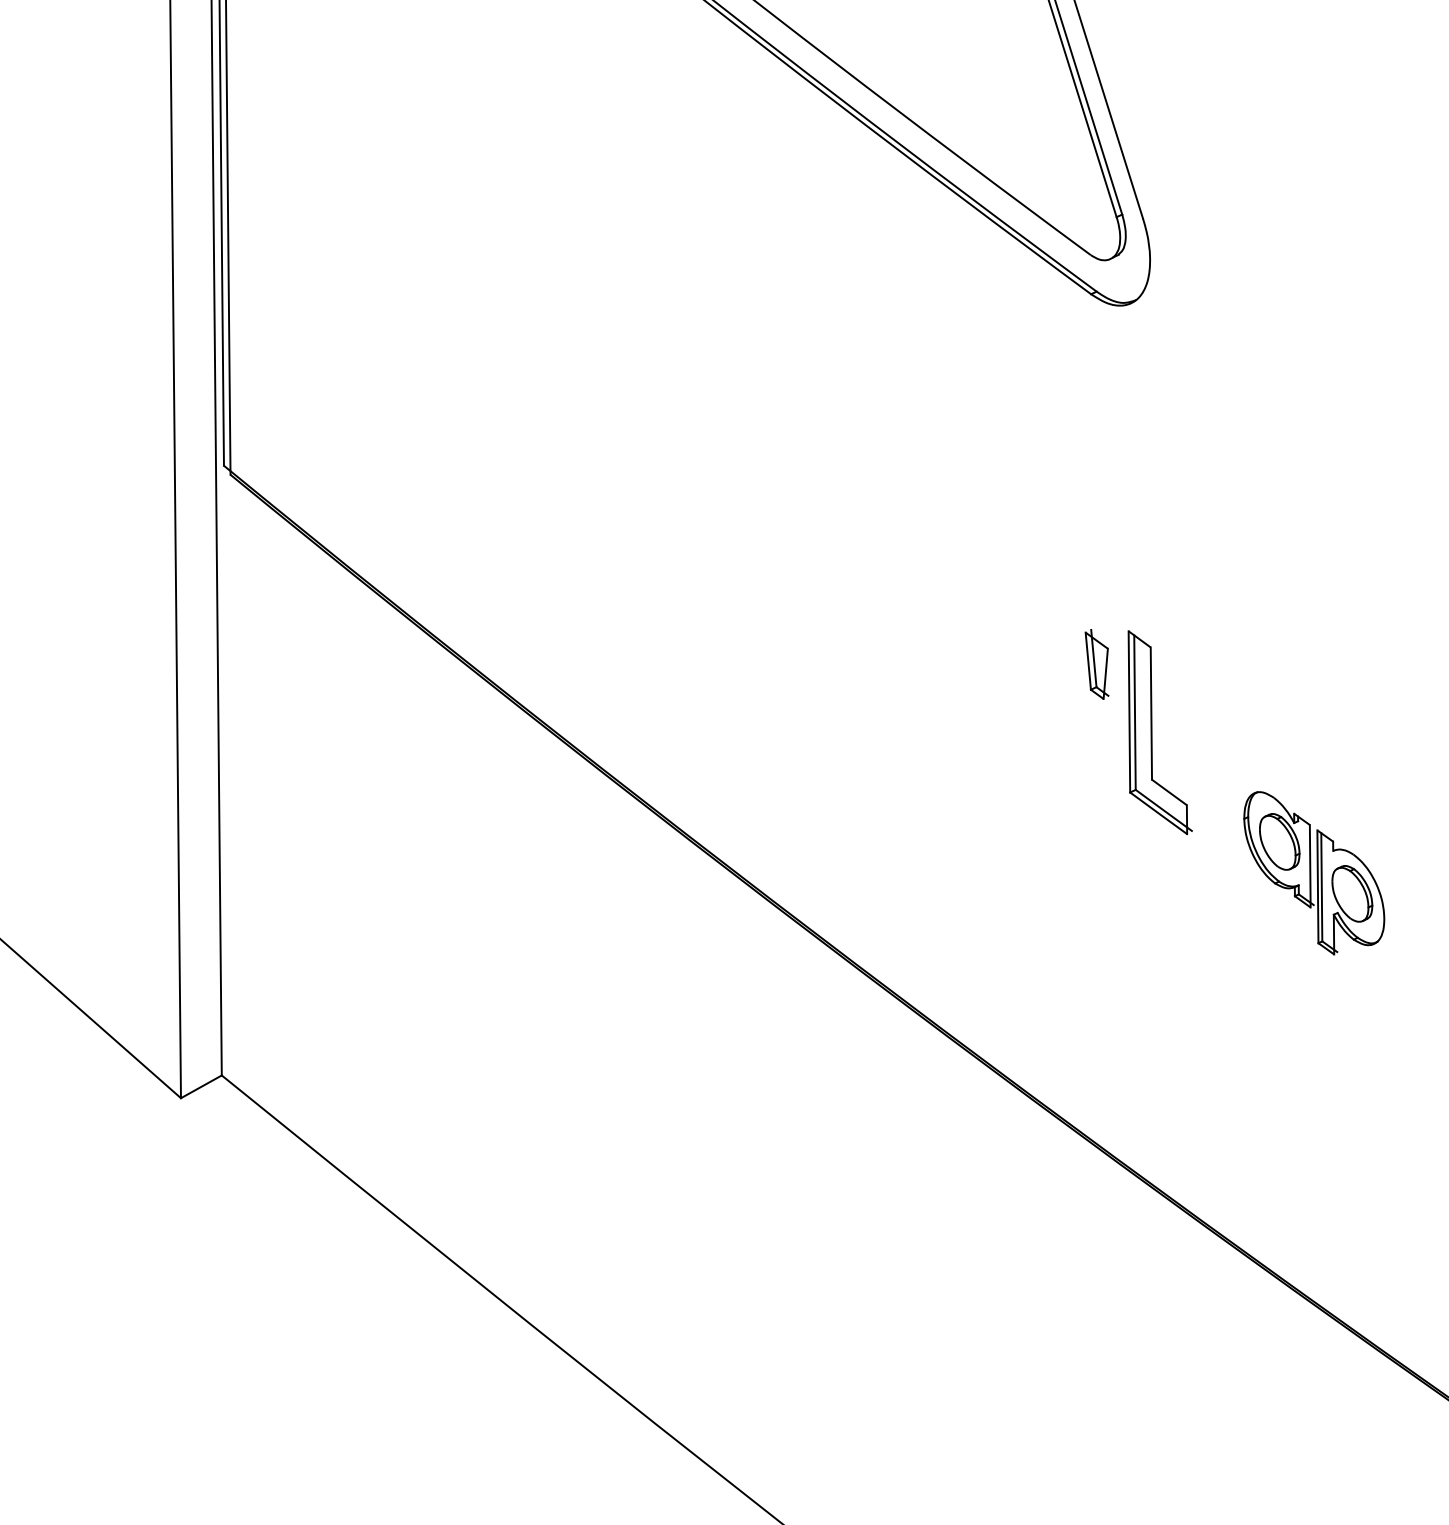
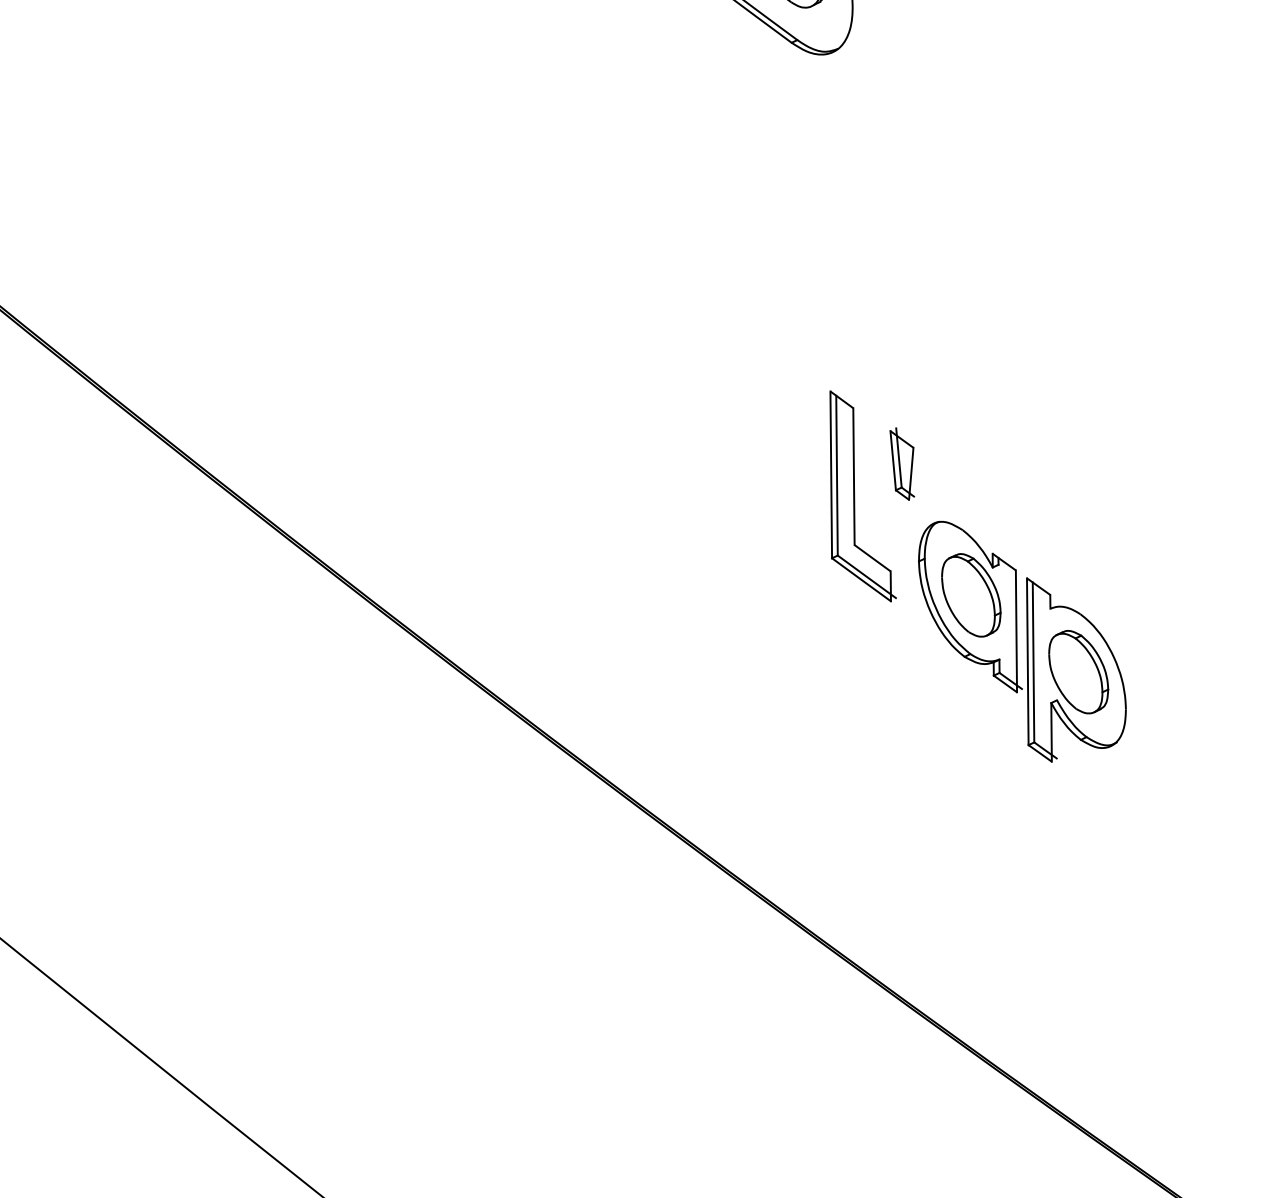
part: (1096, 664) -> (901, 464), moved
part: (1314, 873) -> (1022, 642), size x1.43

